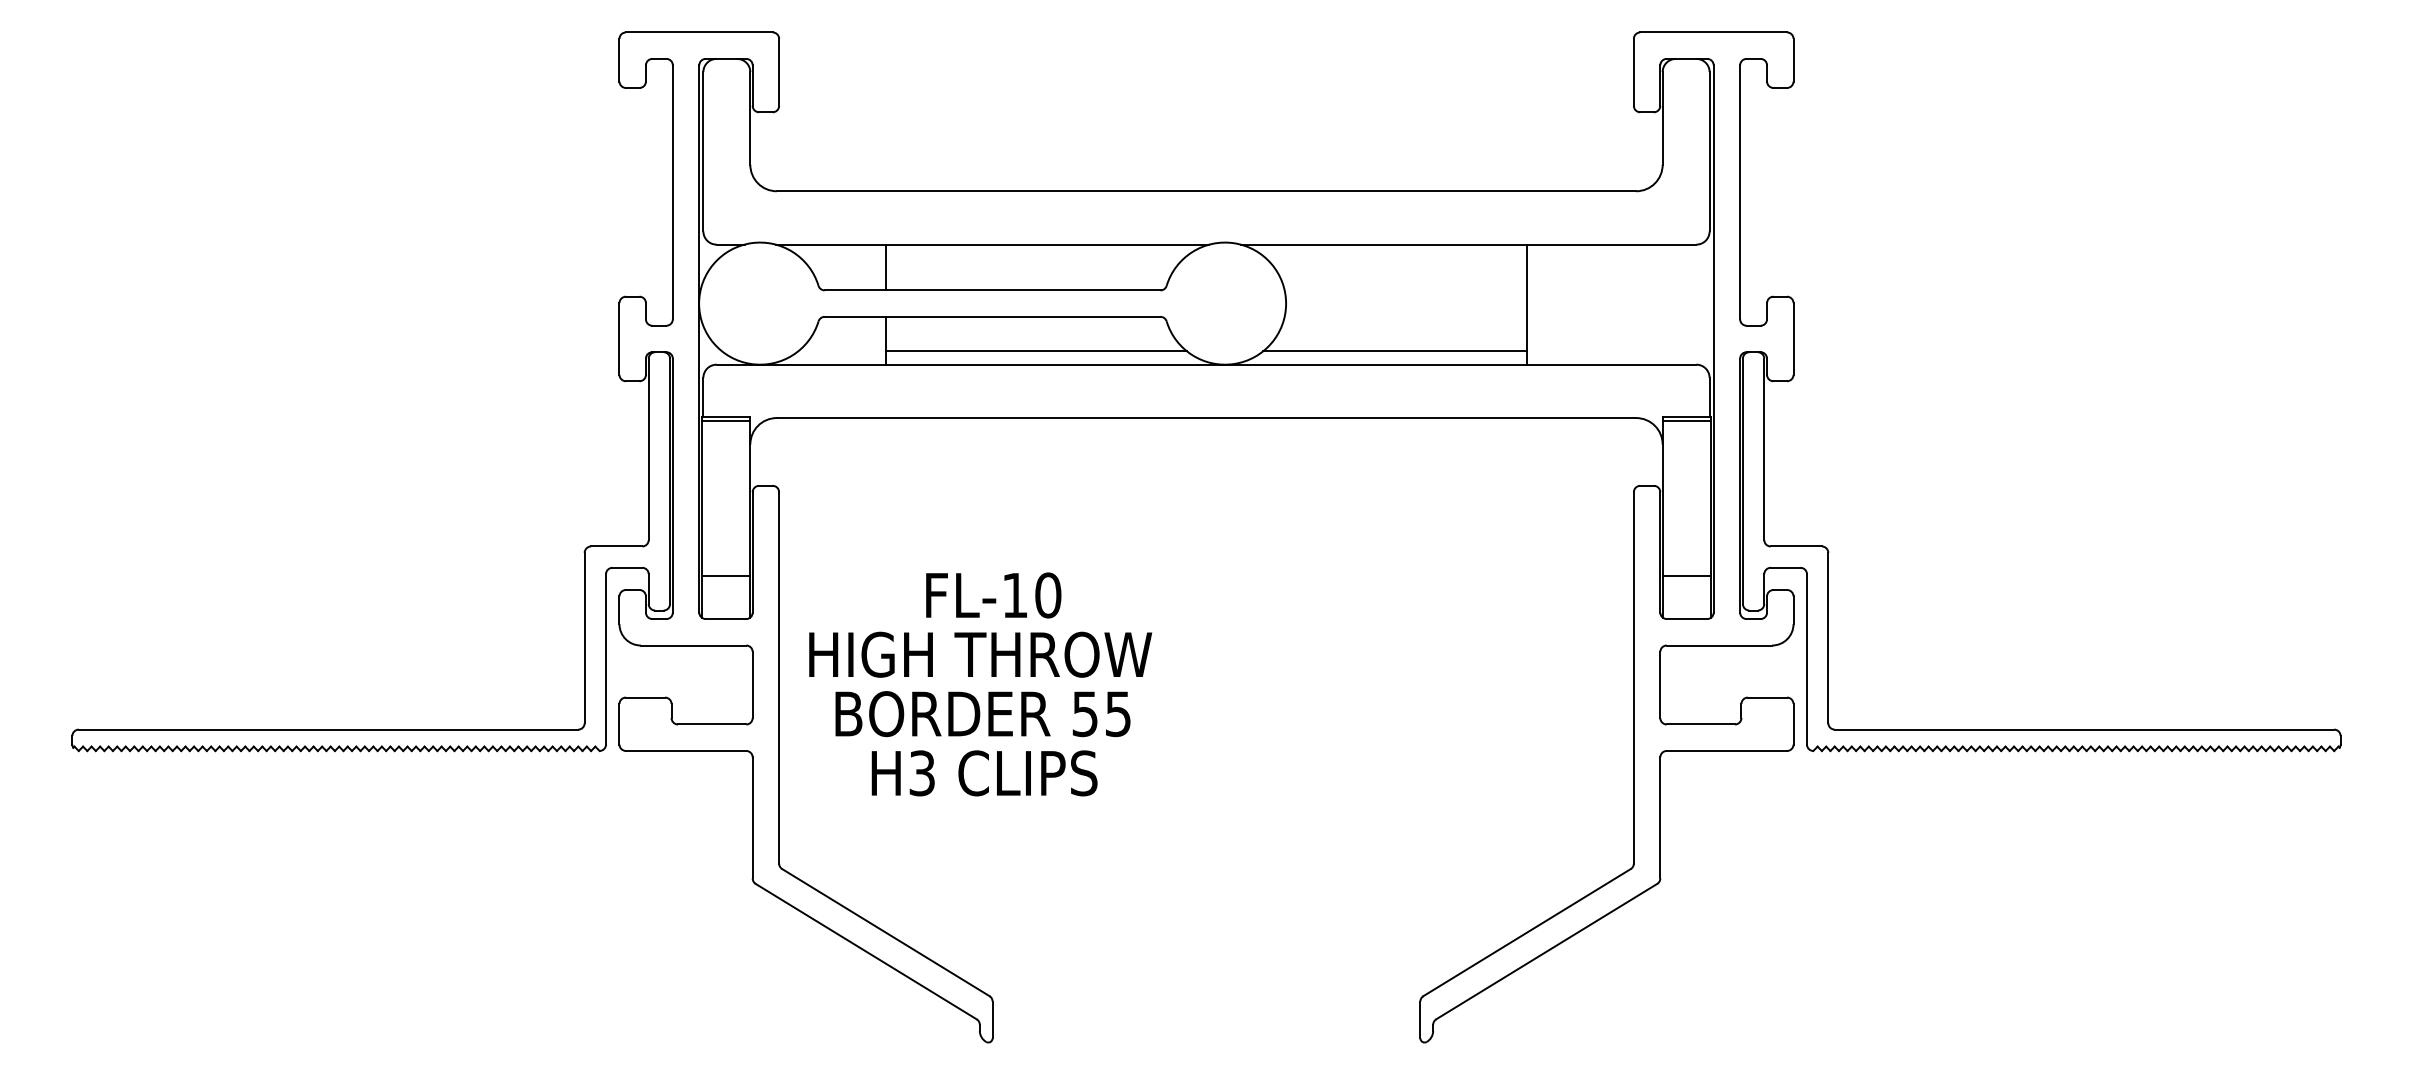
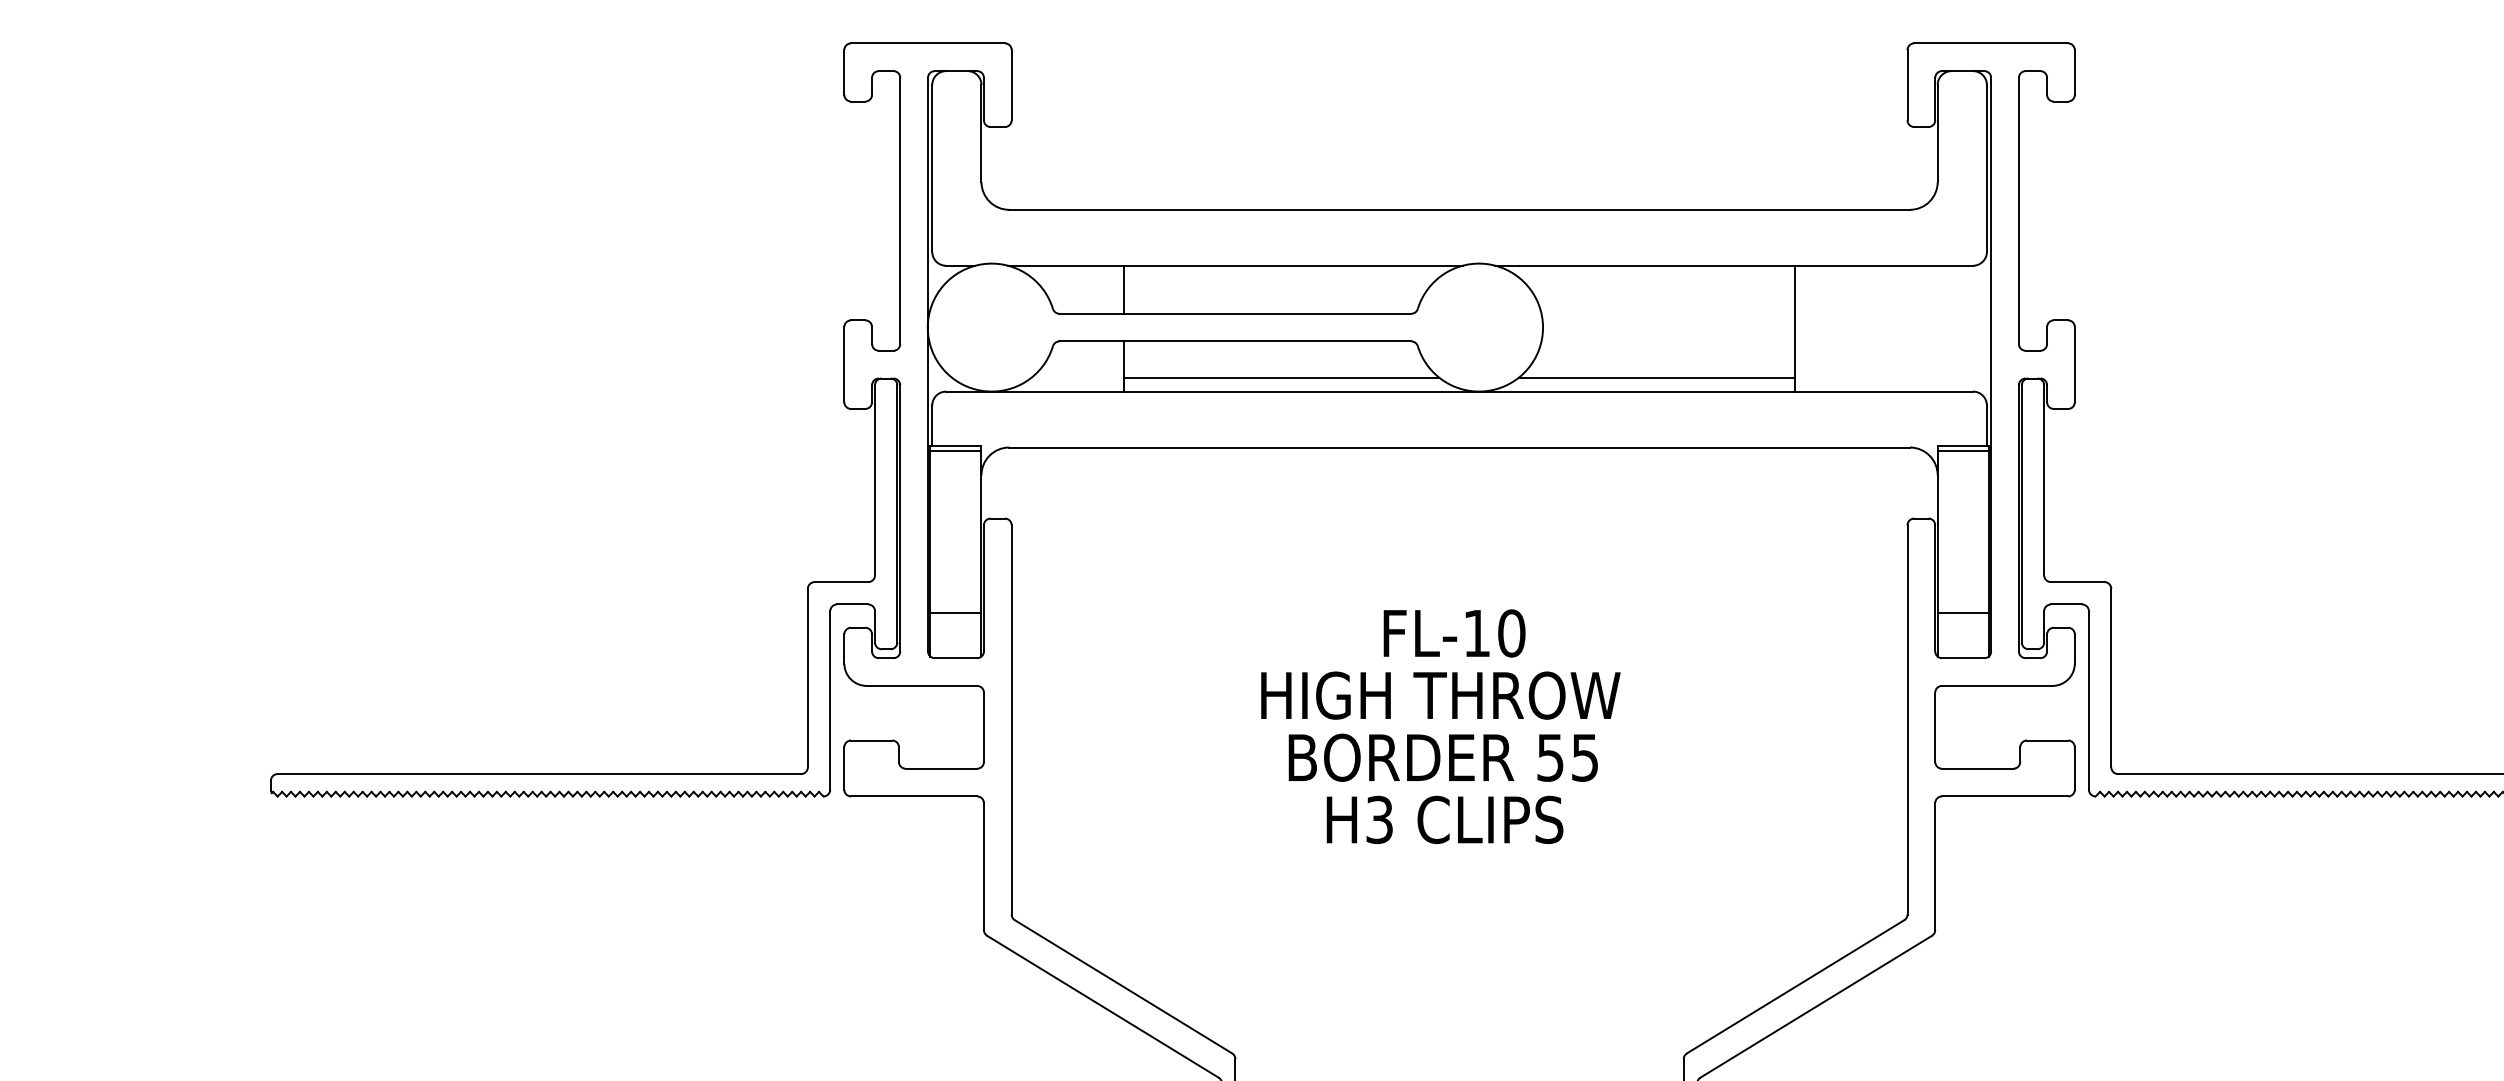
text: (980, 684) -> (1440, 726), moved

